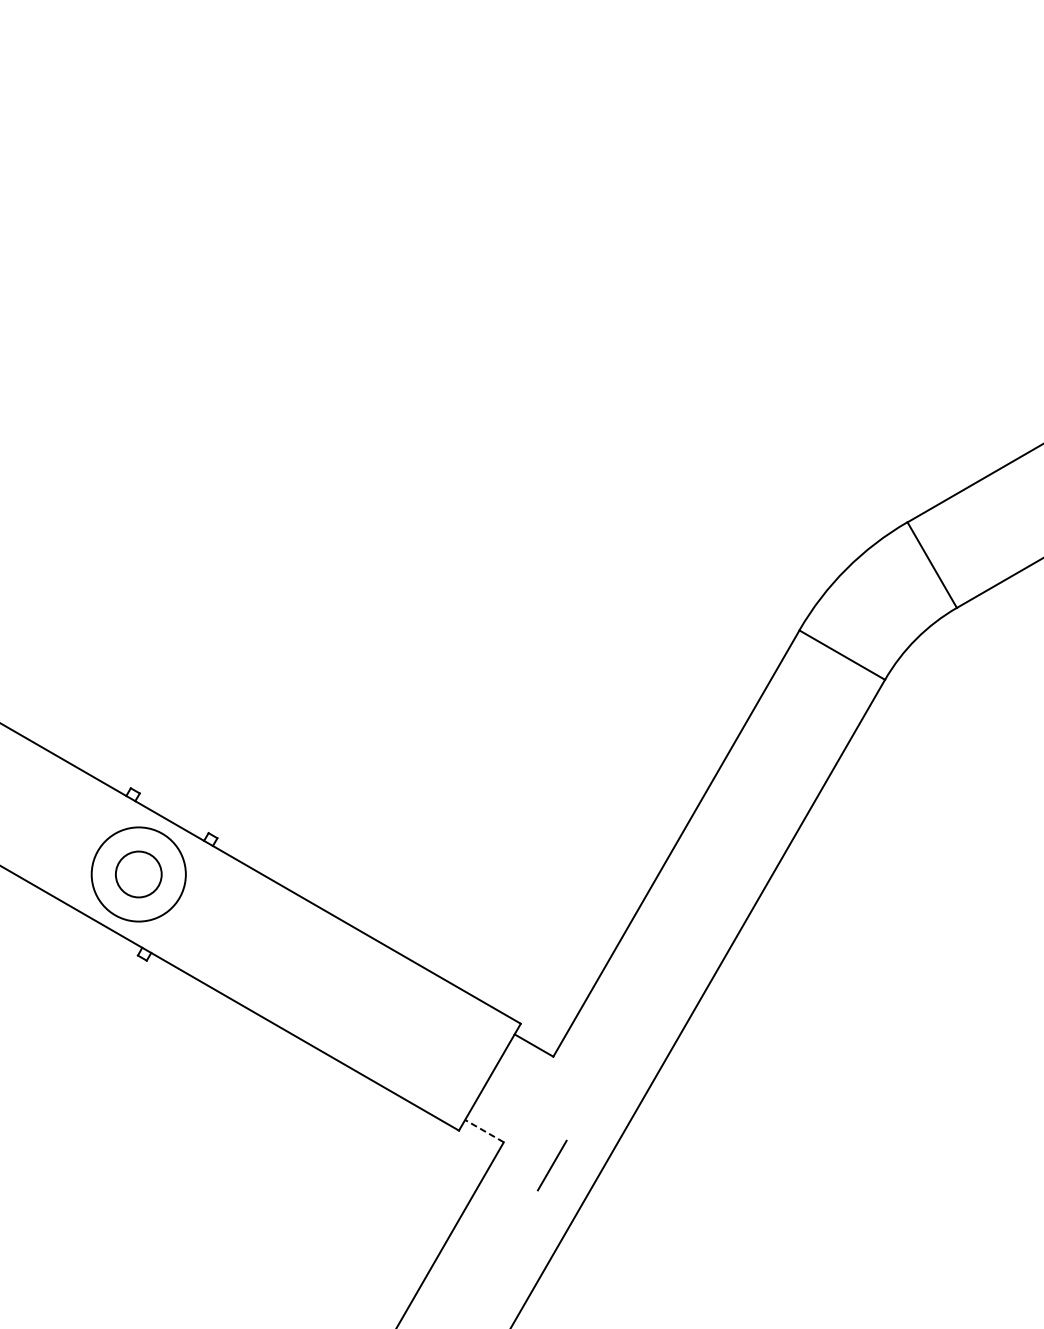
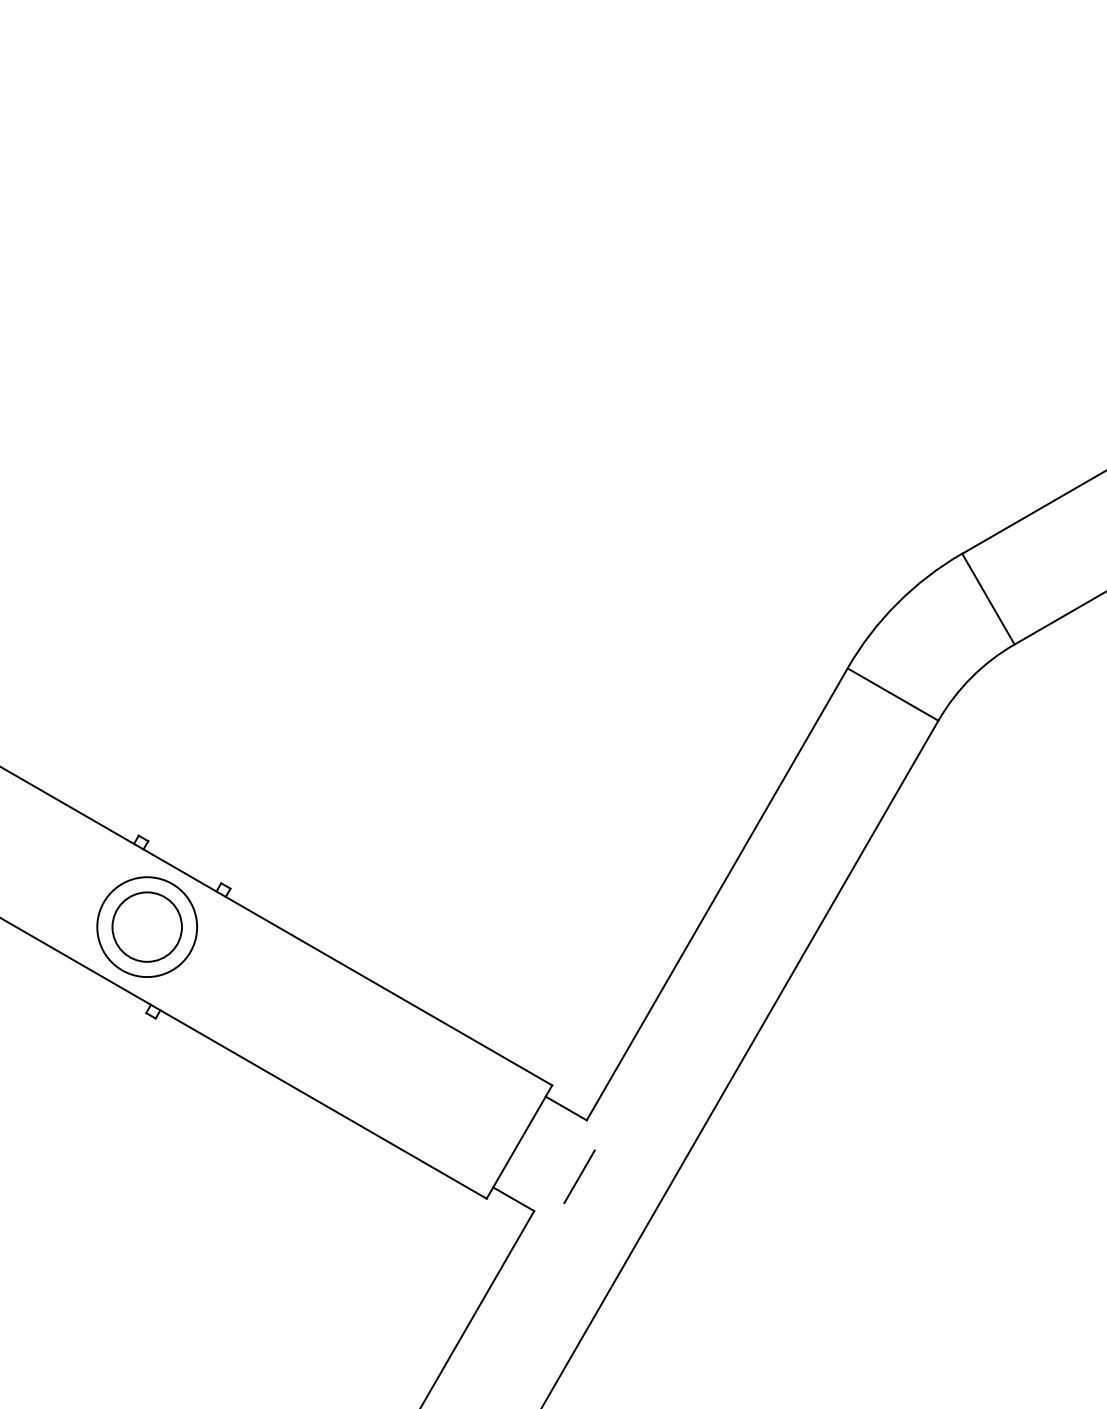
circle: (138, 873) -> (146, 926), size x1.43
line: (484, 1131) -> (513, 1199), dashed -> solid
line: (552, 1165) -> (579, 1176), moved

